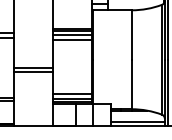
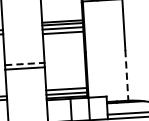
line: (34, 67) -> (25, 63), solid -> dashed
line: (131, 84) -> (126, 75), solid -> dashed

